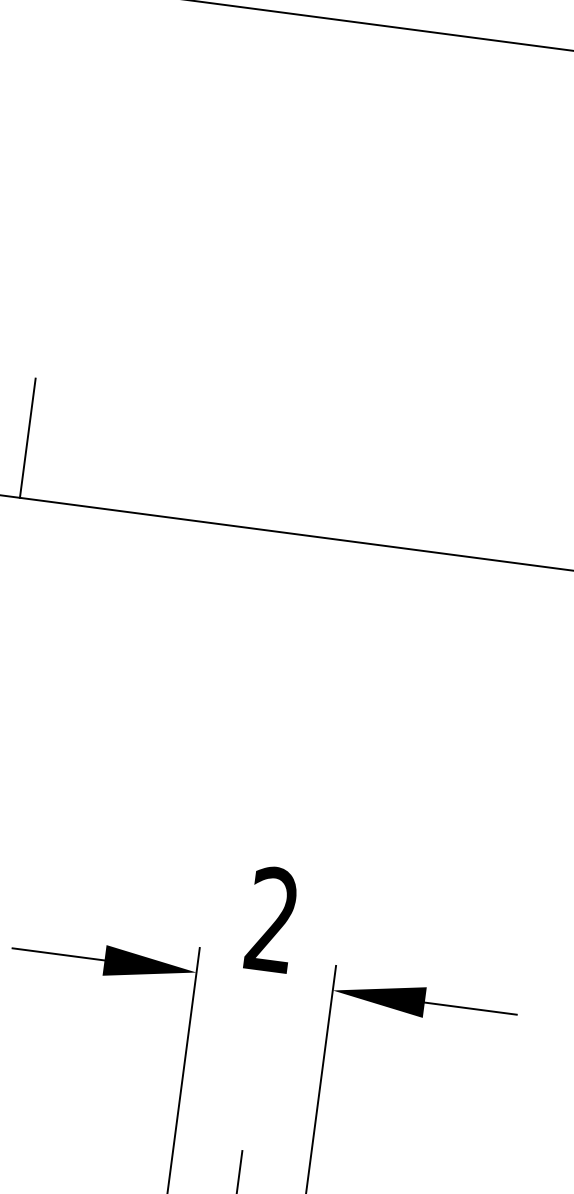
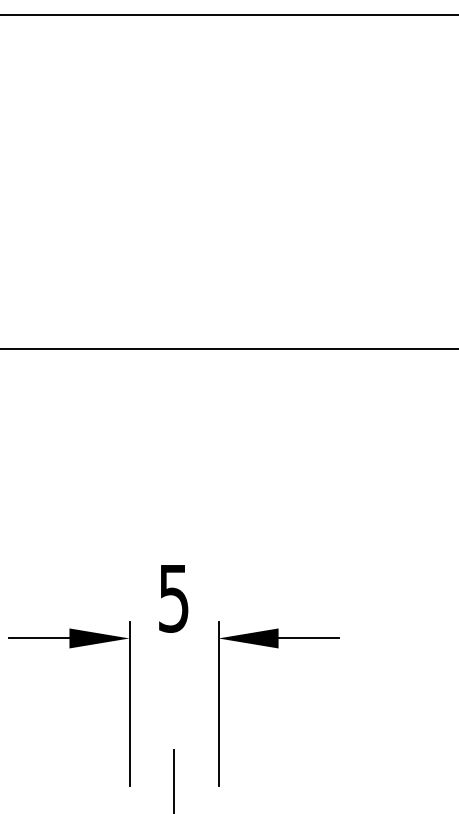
text: (272, 918) -> (173, 597), 2 -> 5

